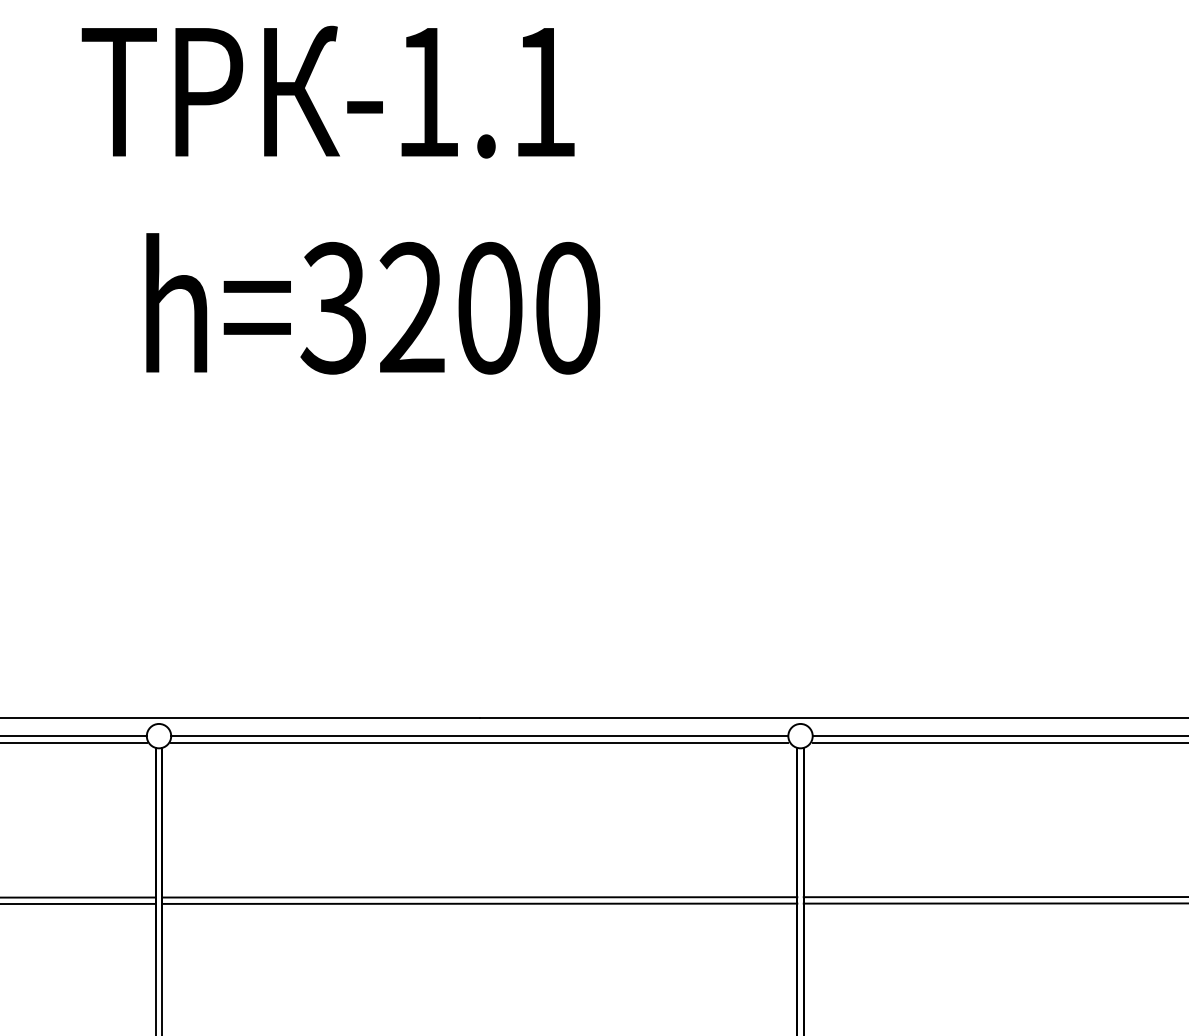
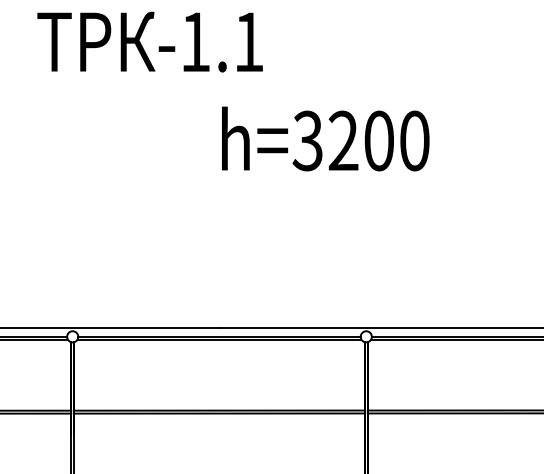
text: (372, 302) -> (325, 138), moved

